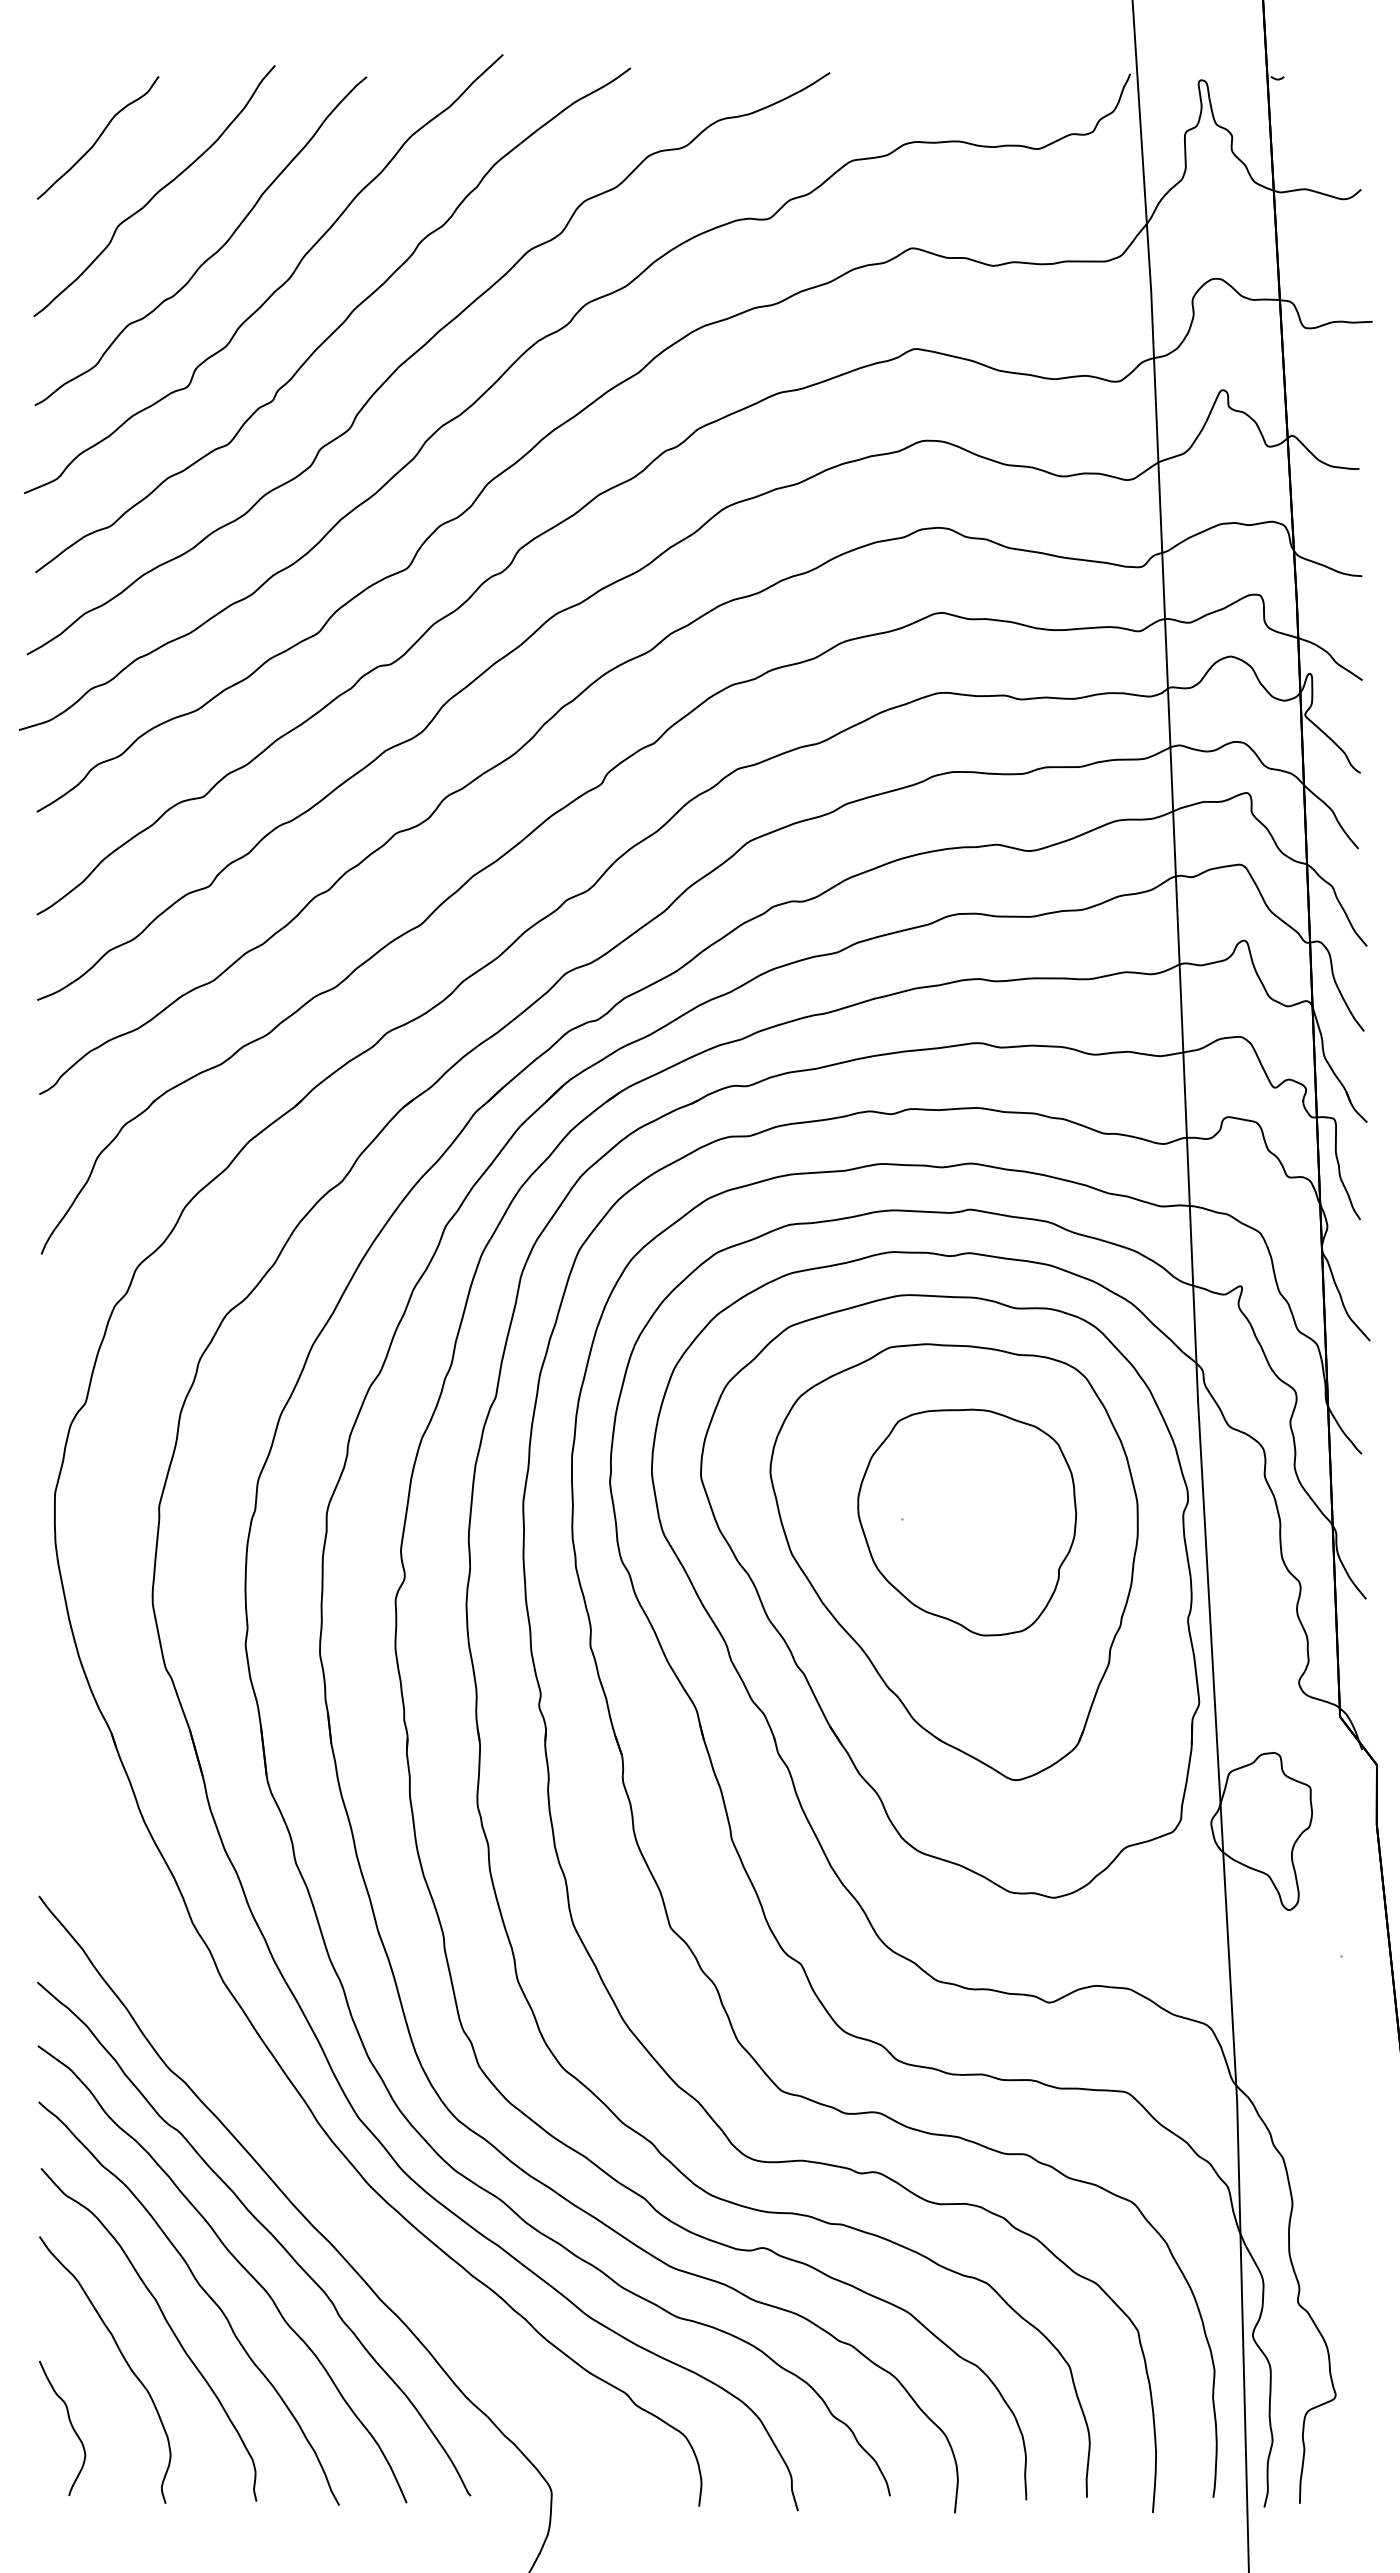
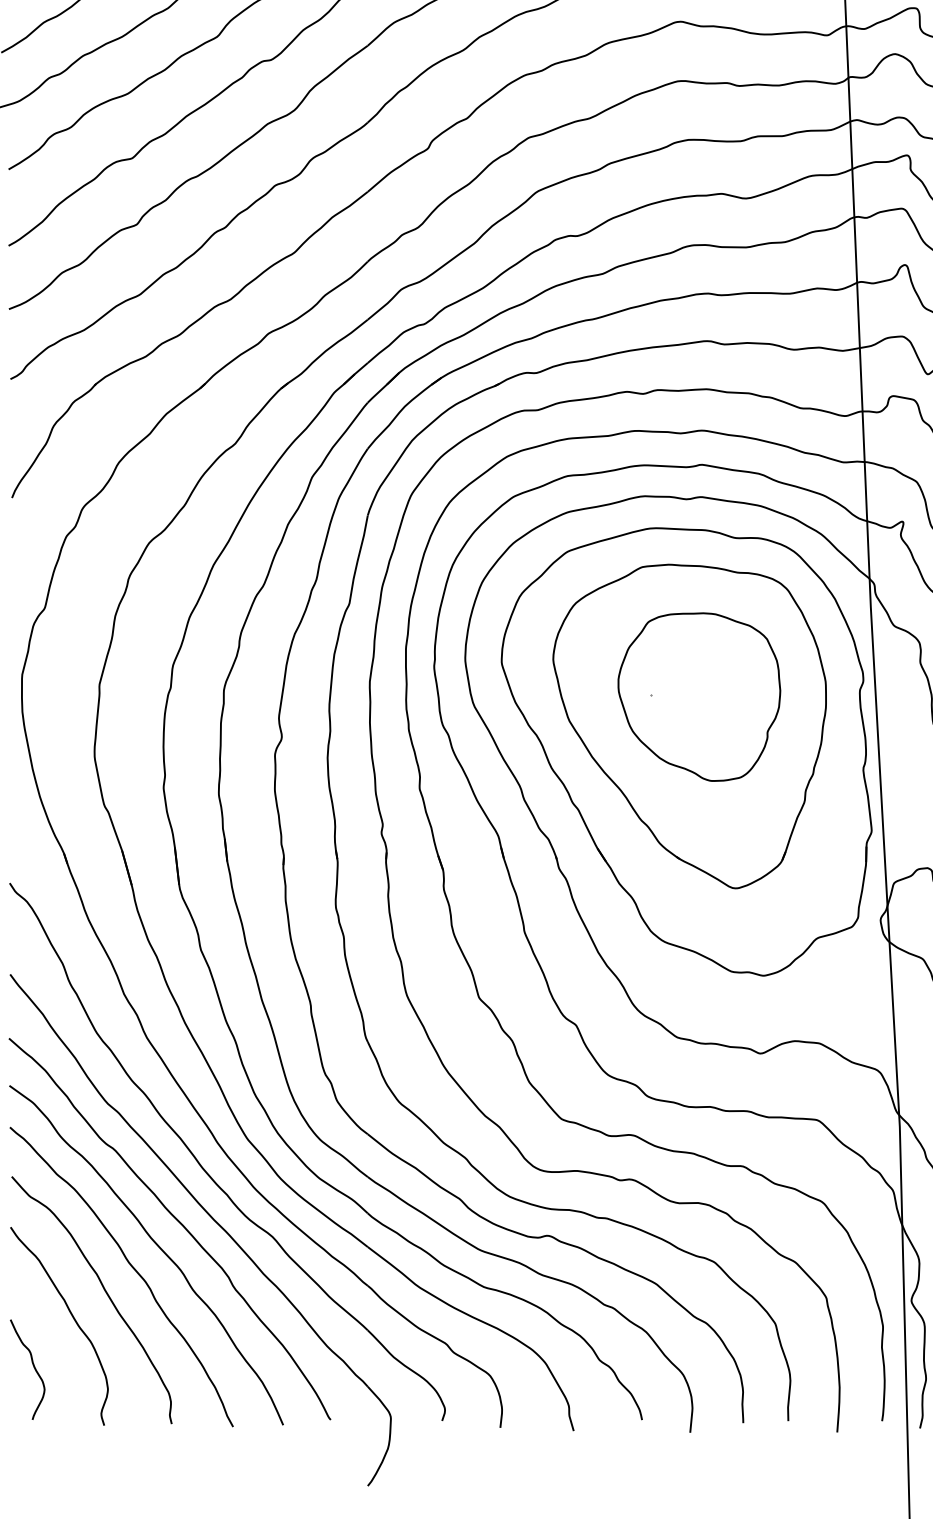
part: (304, 2162) -> (207, 1172), added

